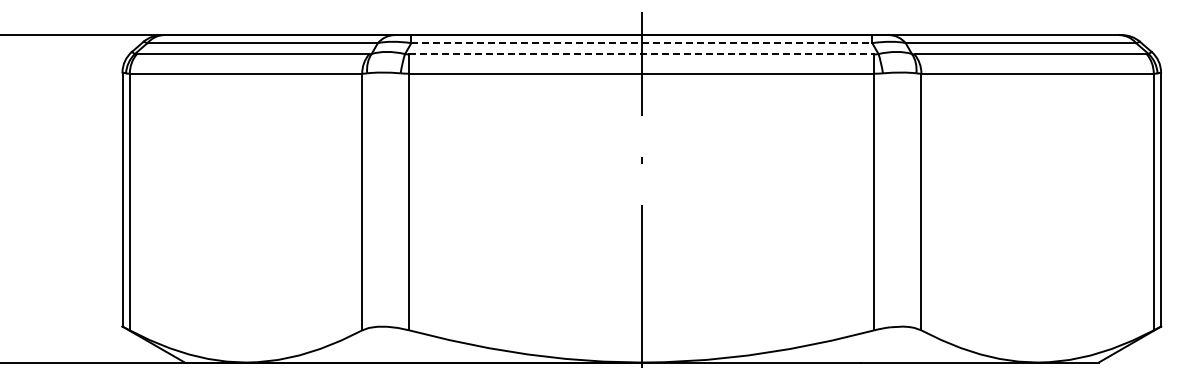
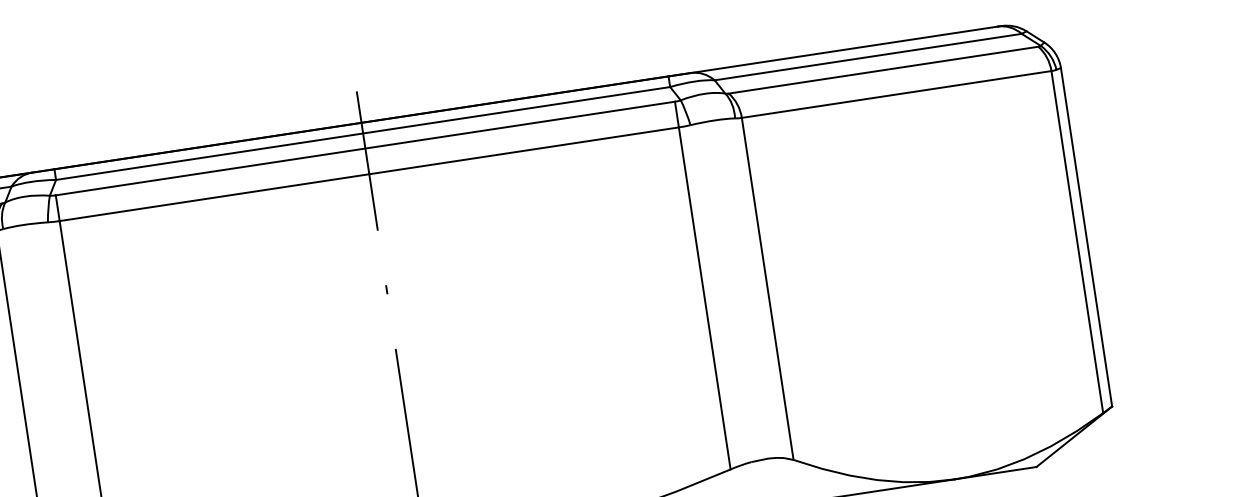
line: (642, 43) -> (364, 133), dashed -> solid
line: (642, 54) -> (366, 148), dashed -> solid

